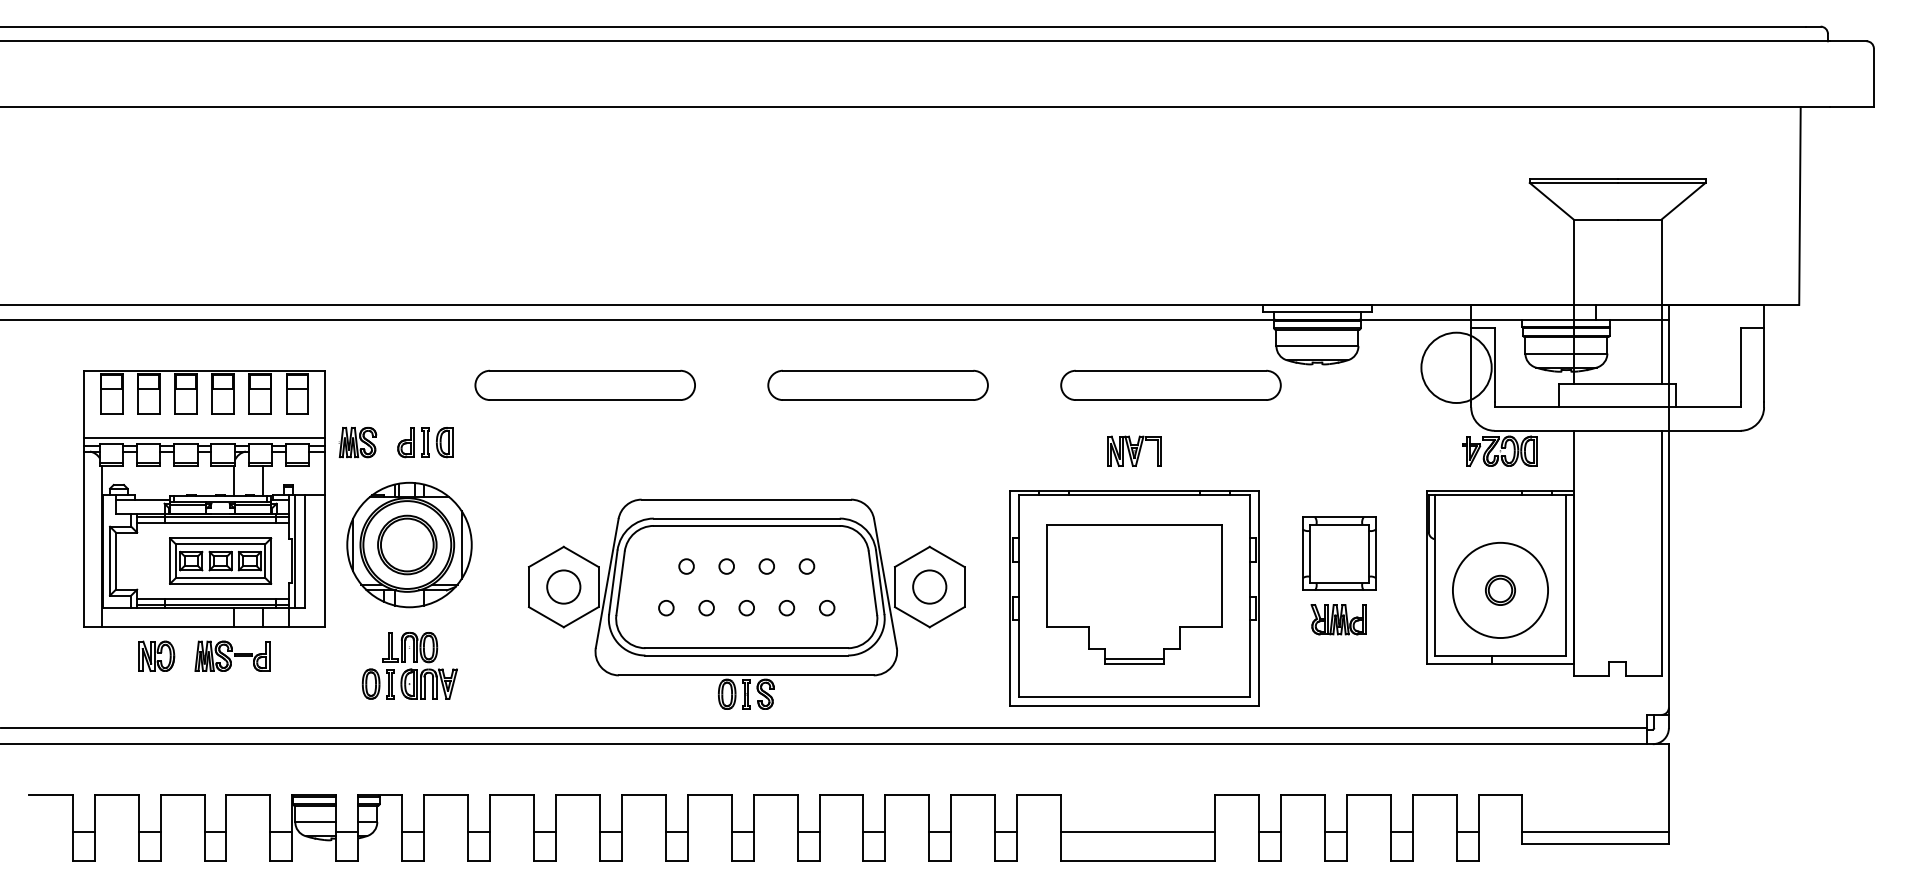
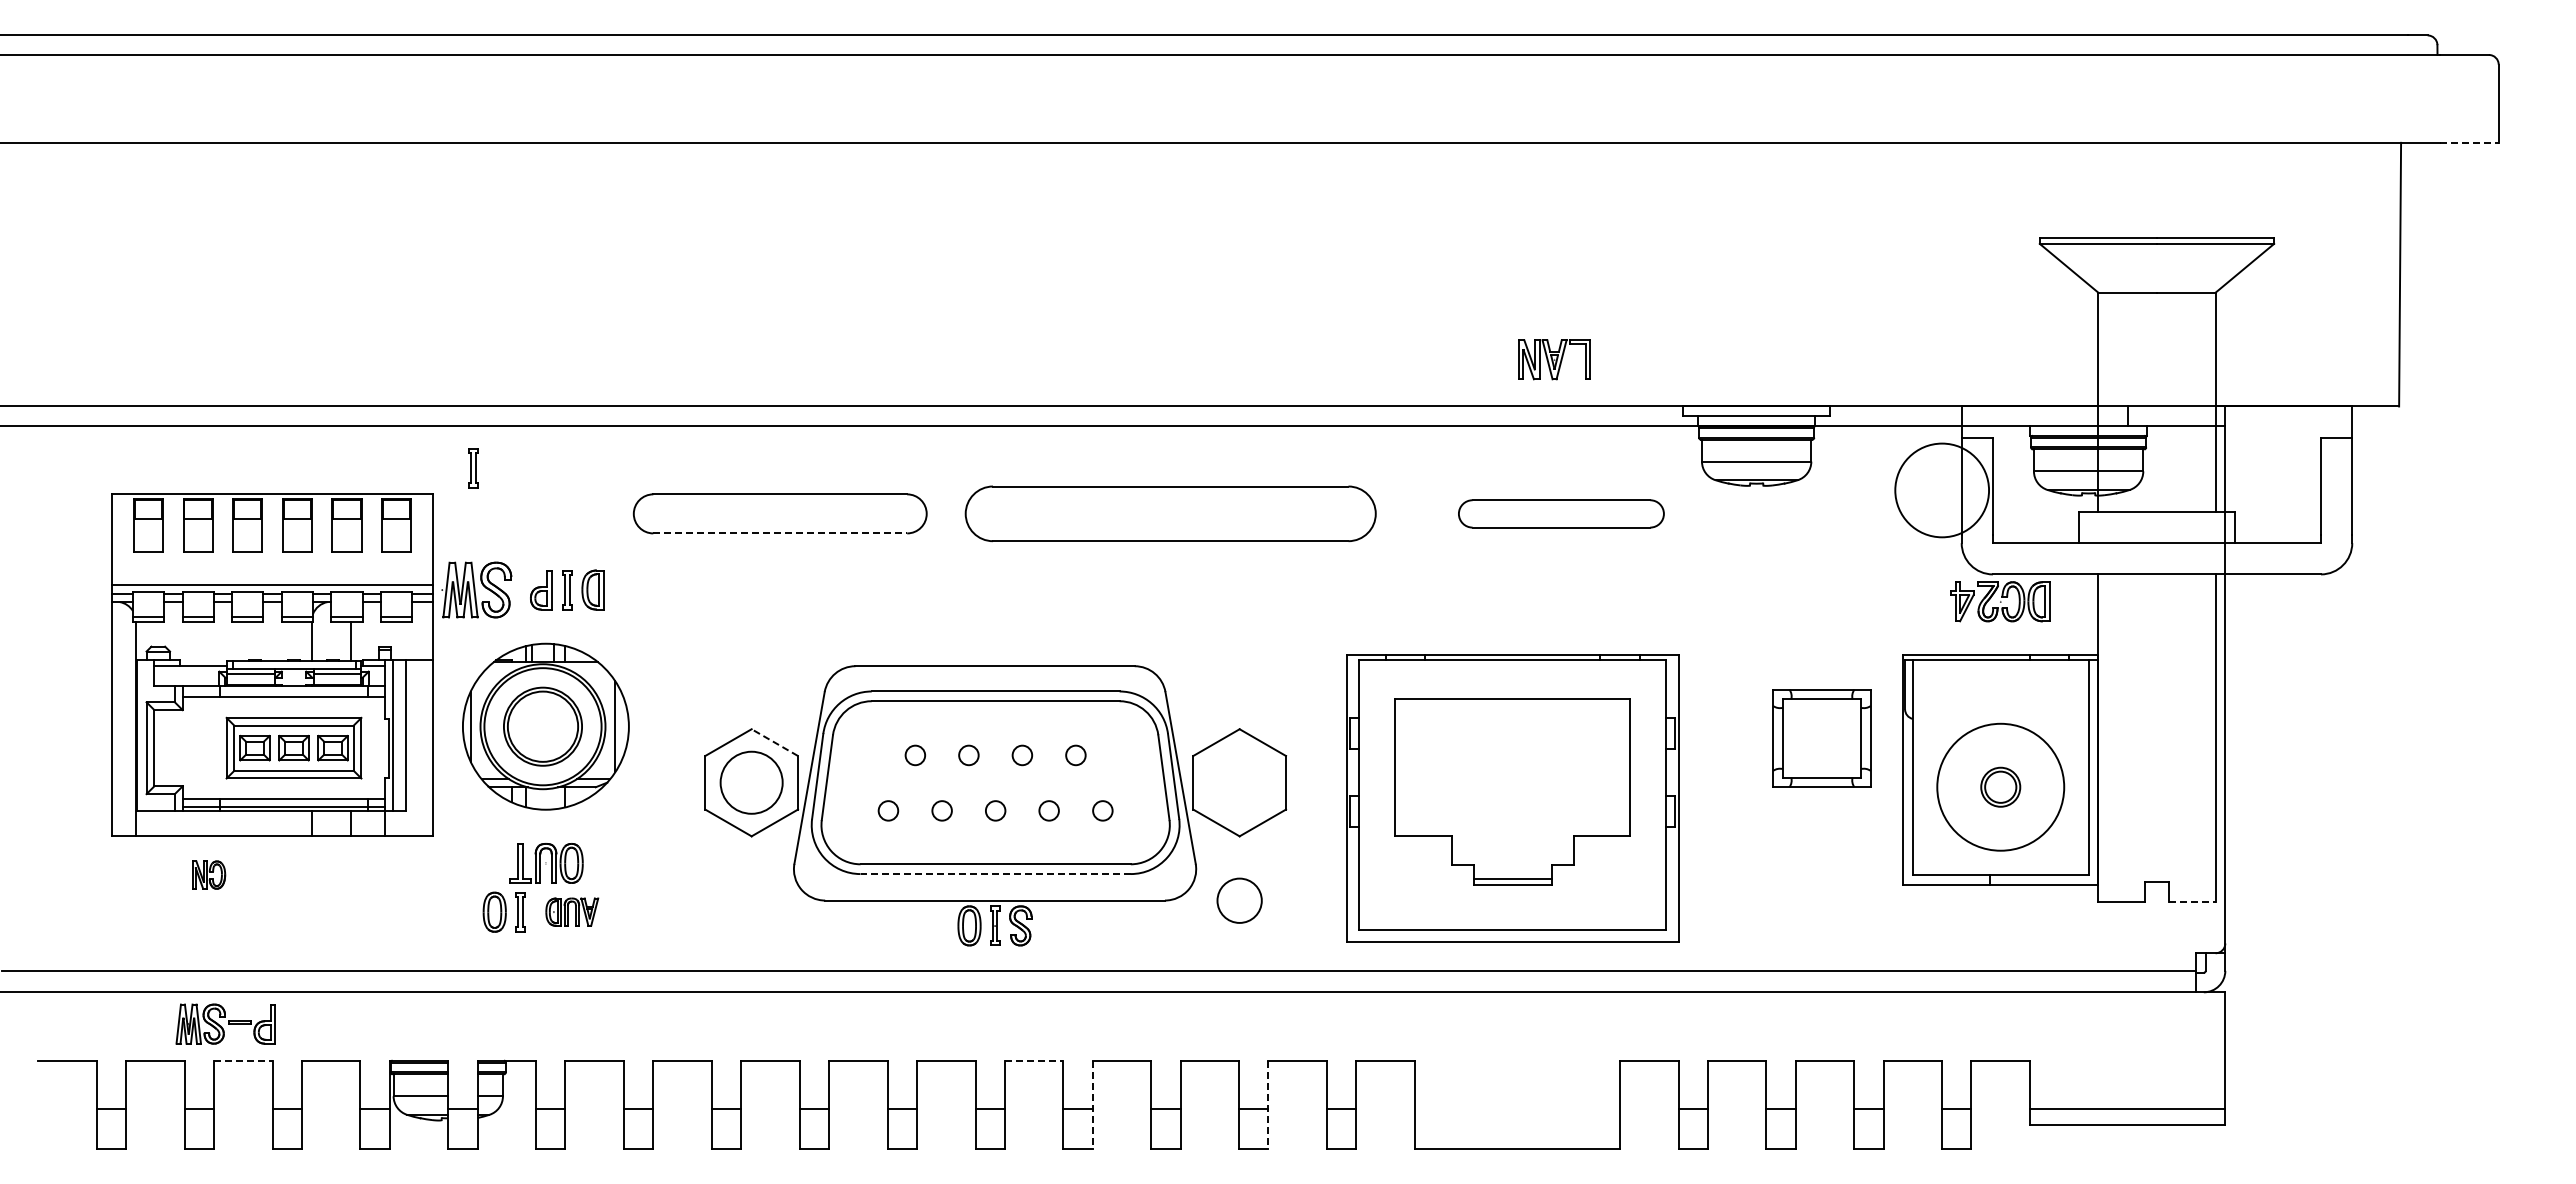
line: (1852, 106) -> (2469, 142), solid -> dashed
part: (355, 351) -> (473, 468), added
part: (877, 385) -> (1170, 513), size x1.4
part: (1171, 385) -> (1561, 513), size x0.7
line: (585, 400) -> (780, 533), solid -> dashed
part: (357, 442) -> (476, 589), size x1.4
part: (1134, 451) -> (1554, 359), moved
line: (212, 517) -> (283, 689), removed
part: (1339, 553) -> (1821, 738), moved
line: (580, 556) -> (774, 742), solid -> dashed
circle: (563, 586) -> (751, 782), size x1.4
circle: (929, 586) -> (1239, 900), moved
part: (1338, 619) -> (1784, 825), removed
part: (156, 655) -> (208, 874), size x0.7
part: (232, 655) -> (225, 1023), moved
line: (746, 655) -> (995, 874), solid -> dashed
line: (1644, 676) -> (2192, 901), solid -> dashed
part: (429, 683) -> (572, 911), size x0.7
line: (182, 795) -> (243, 1060), solid -> dashed
line: (775, 795) -> (1034, 1060), solid -> dashed
line: (819, 828) -> (1092, 1104), solid -> dashed
line: (951, 828) -> (1268, 1104), solid -> dashed
line: (1137, 832) -> (1516, 1109), removed

